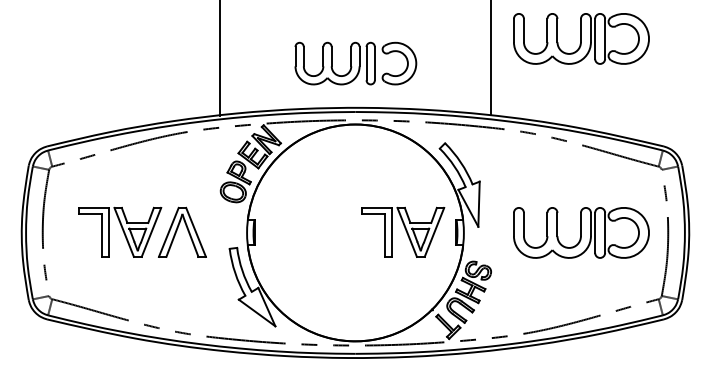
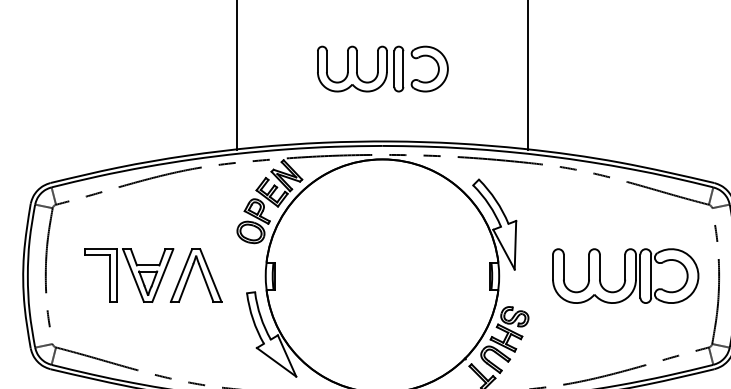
part: (581, 38) -> (625, 66), removed
part: (355, 63) -> (382, 68), moved
part: (403, 231) -> (434, 274), removed

